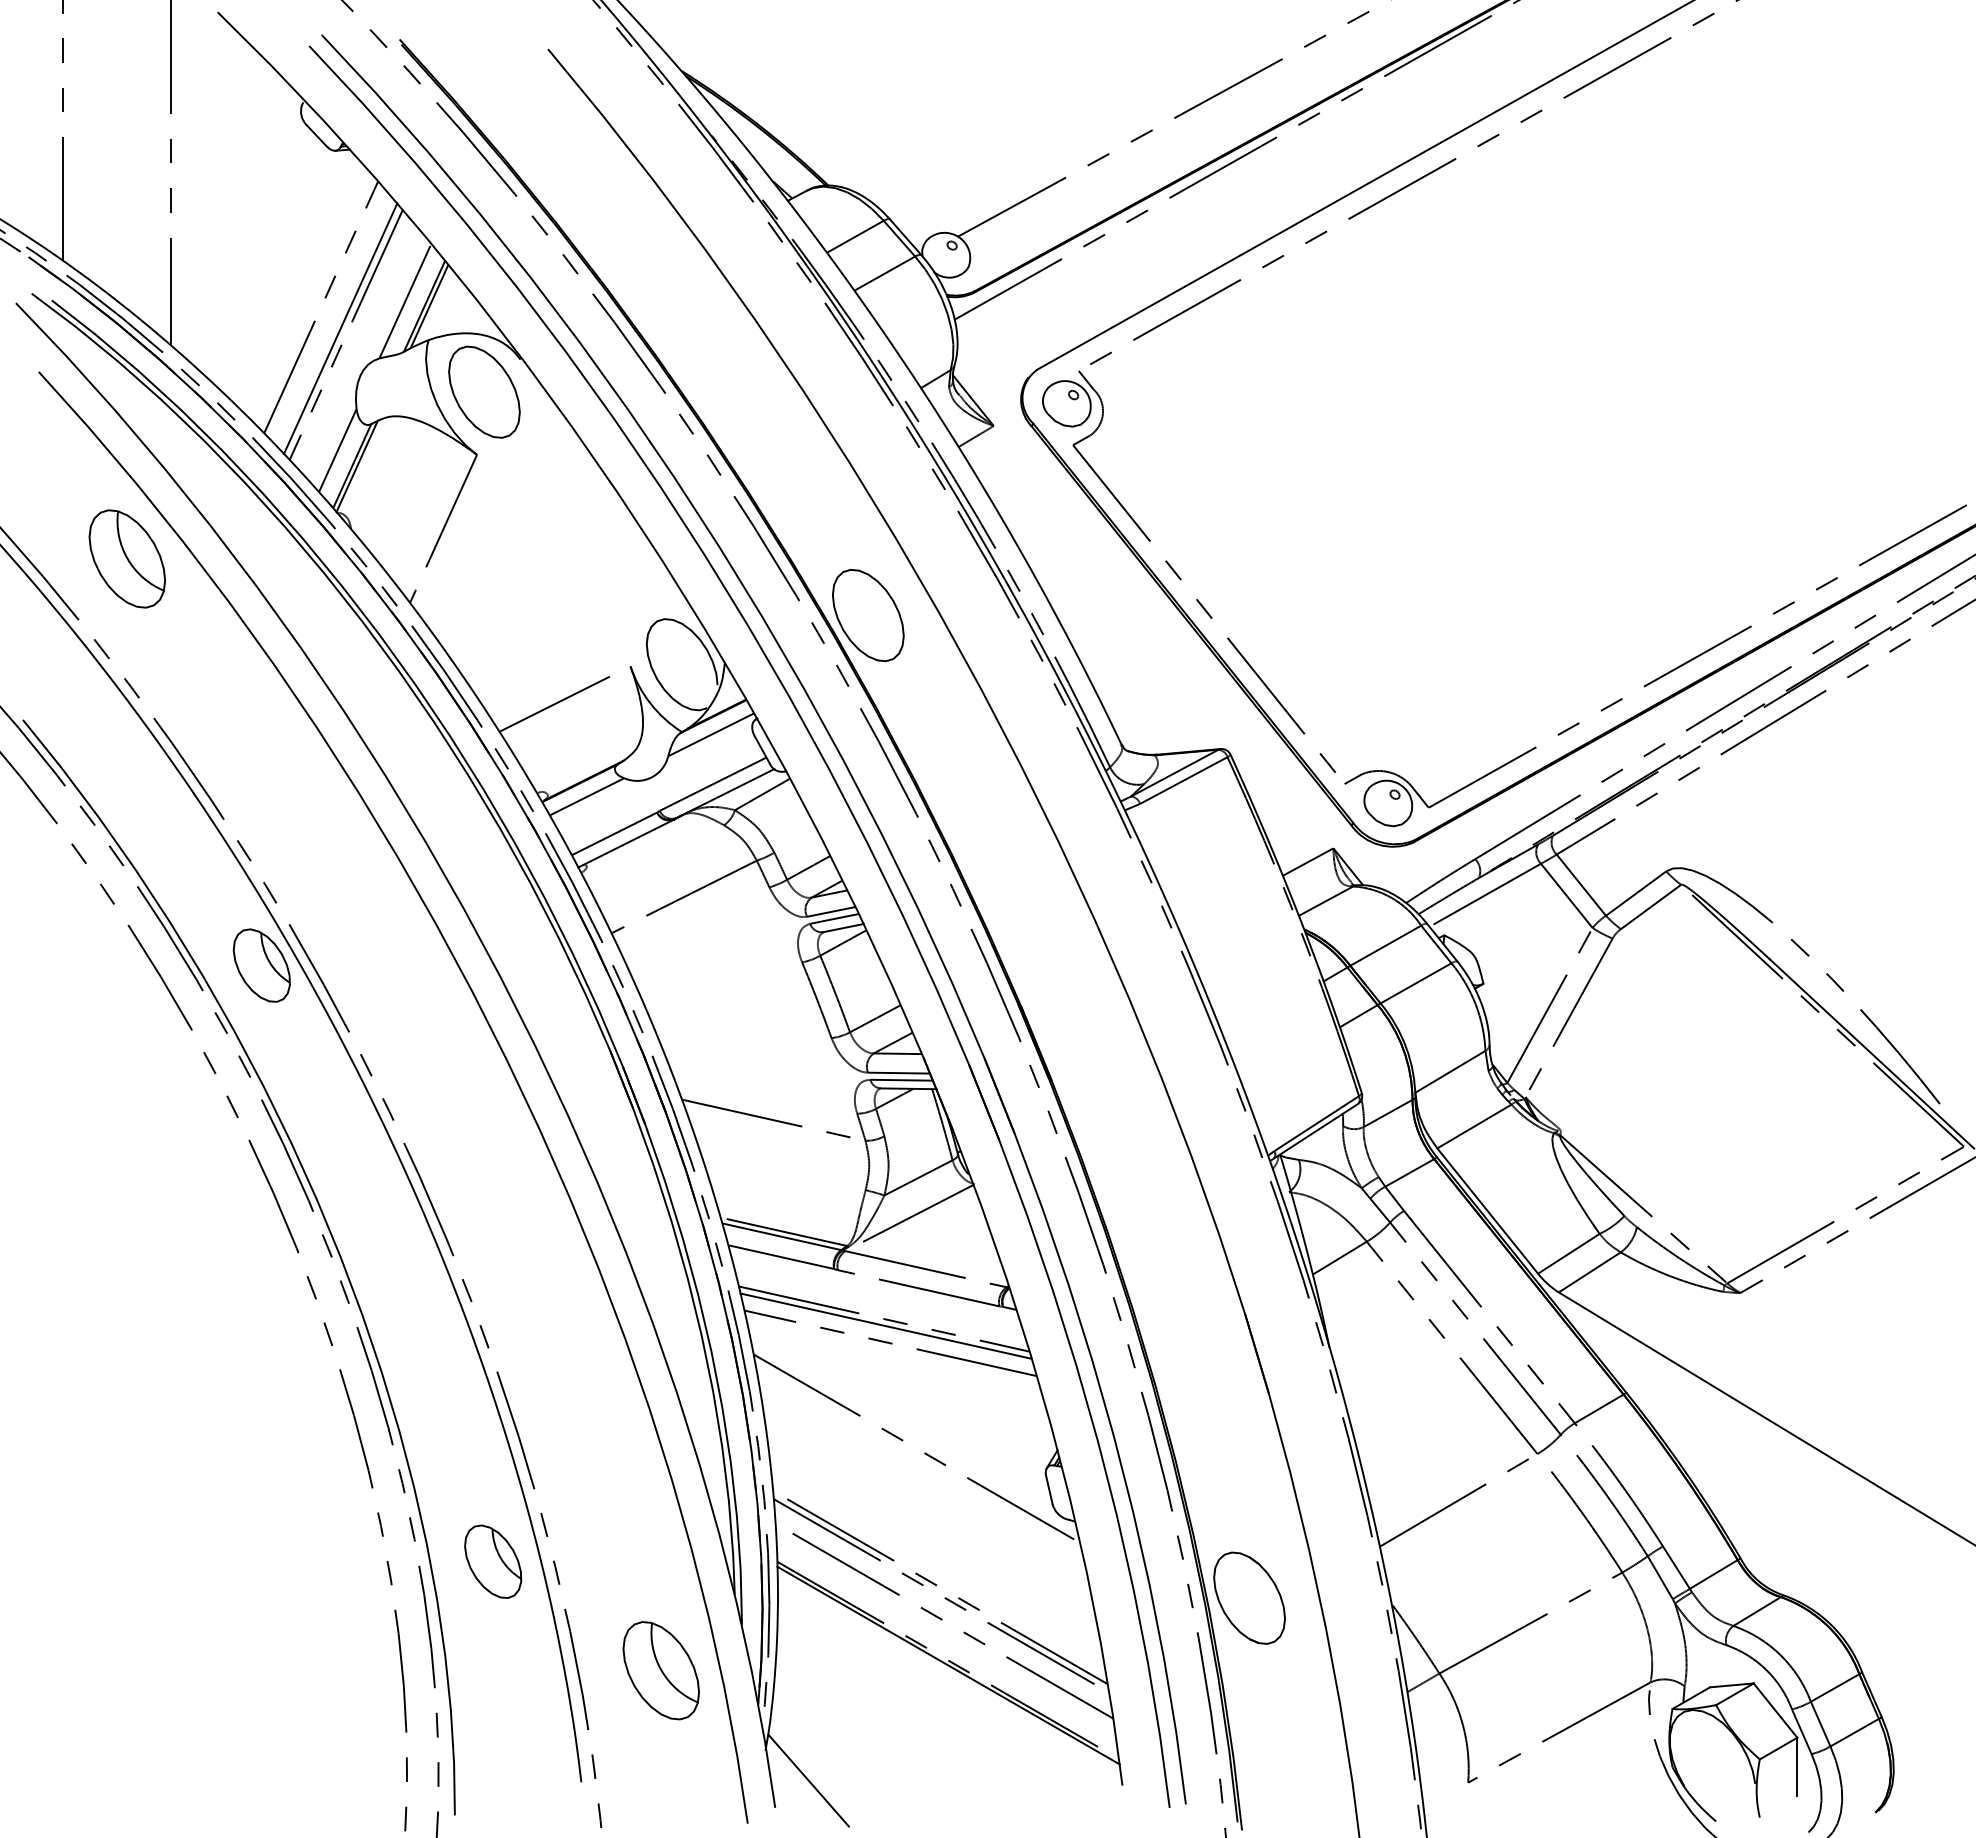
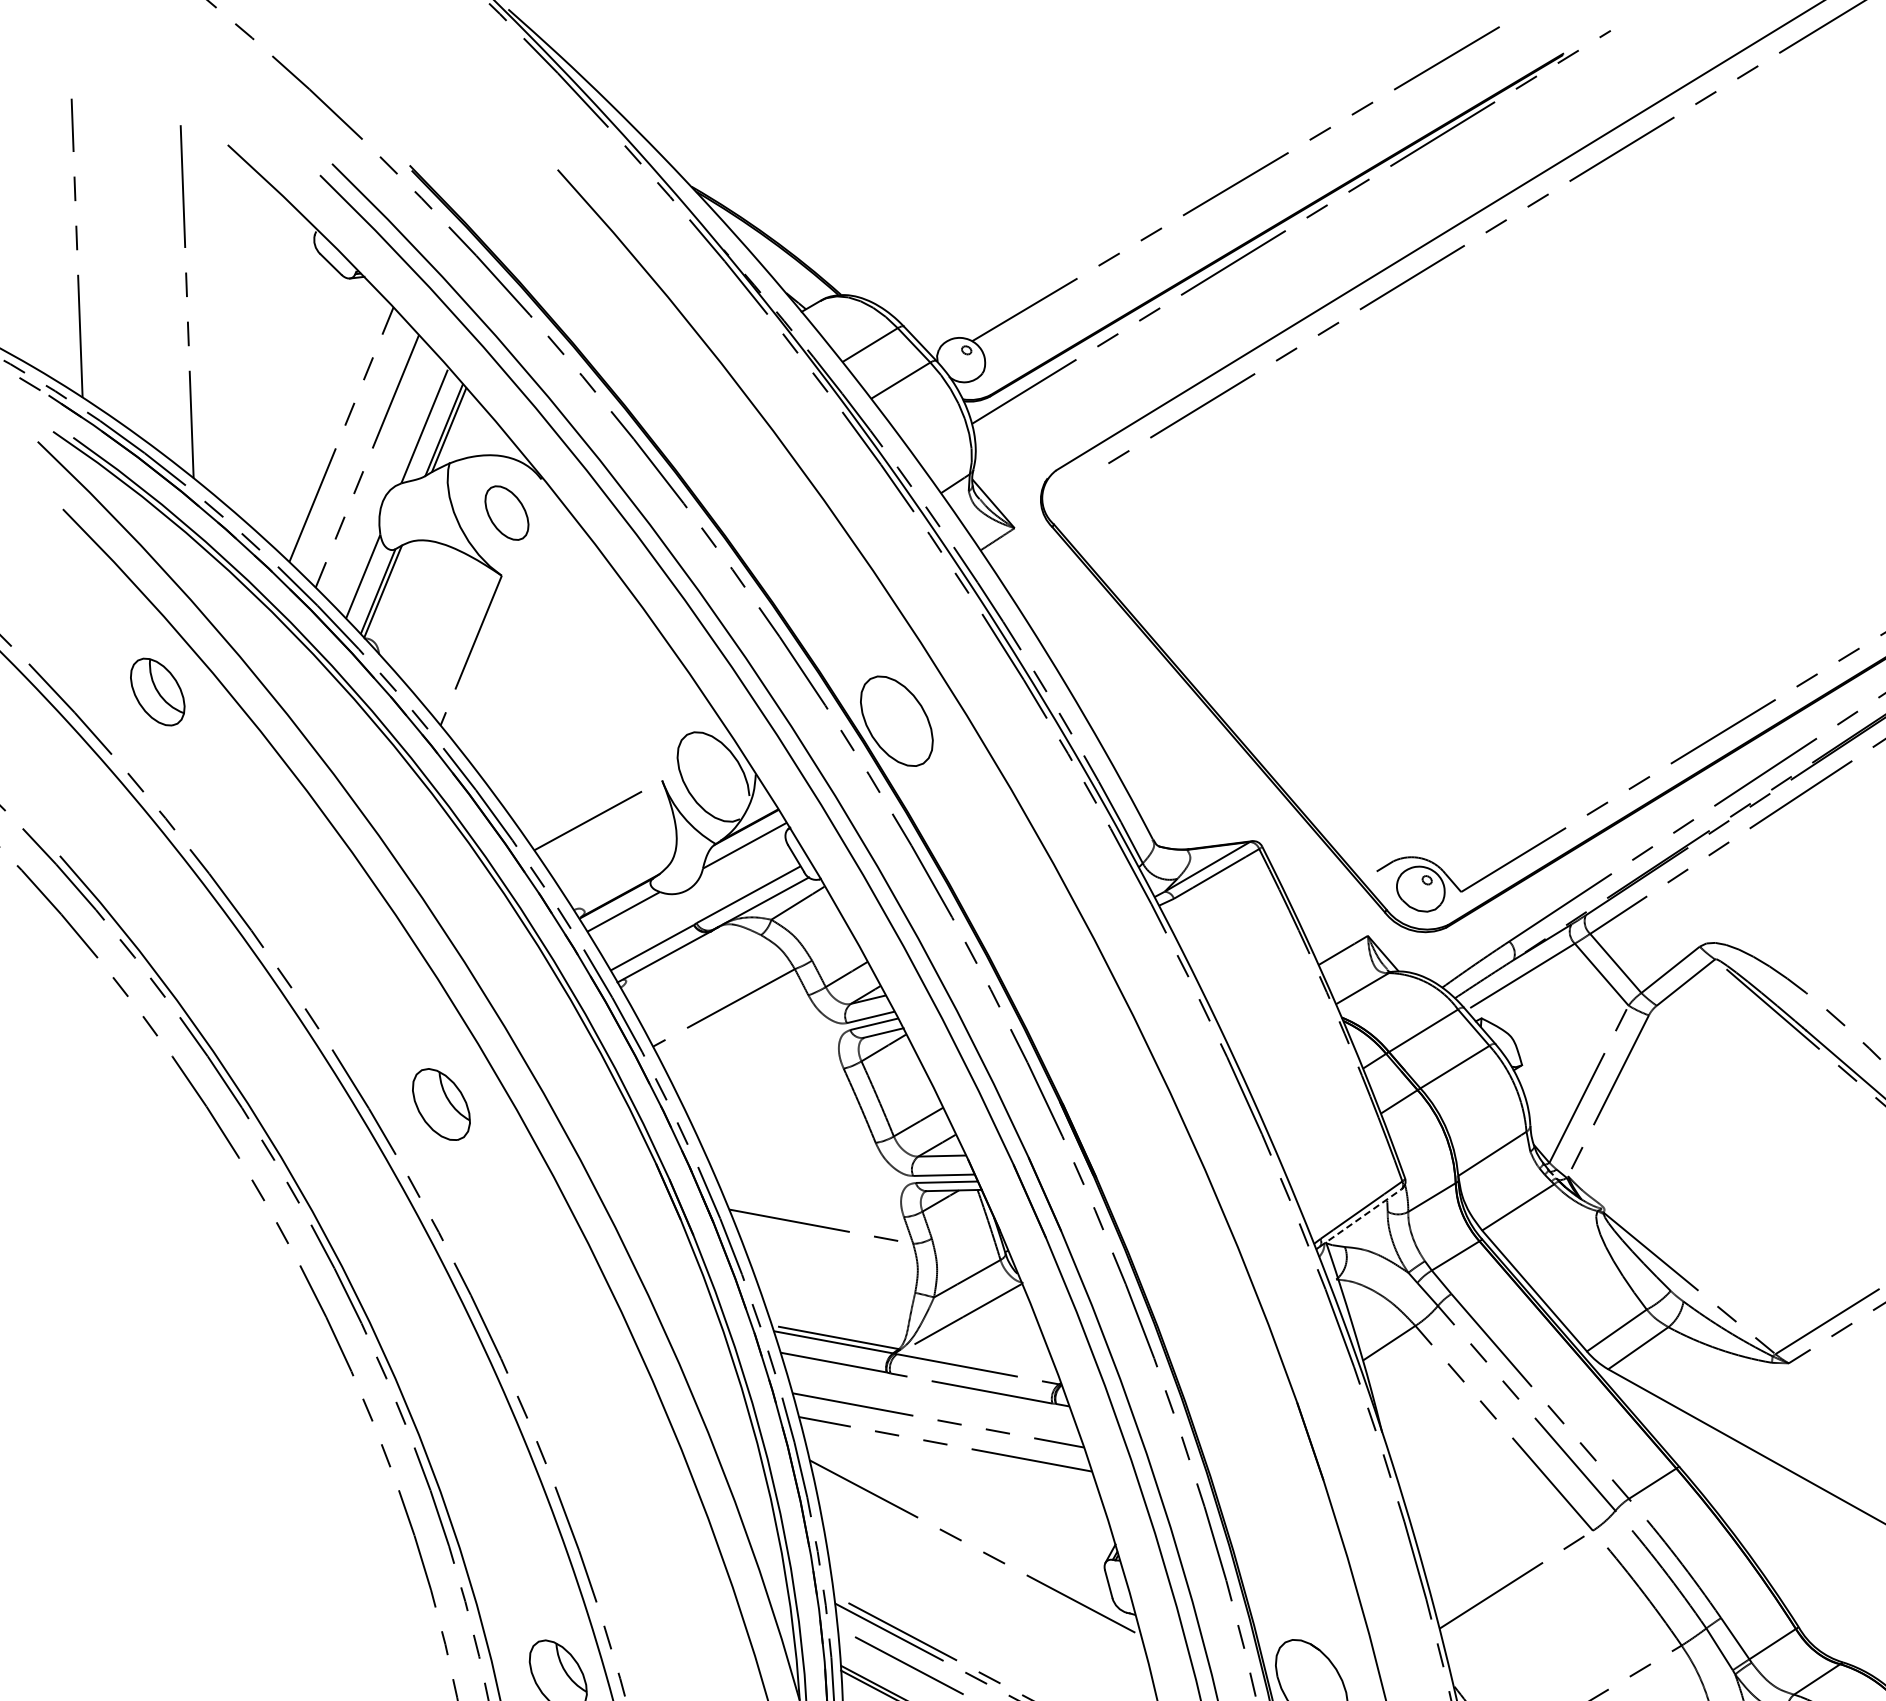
line: (340, 328) -> (361, 455), removed
part: (484, 391) -> (506, 512), size x0.6
part: (126, 558) -> (157, 691), size x0.7
part: (1181, 578) -> (1206, 673), removed
part: (261, 965) -> (441, 1104), moved
line: (1316, 1130) -> (1361, 1217), solid -> dashed
line: (885, 1325) -> (939, 1426), removed

